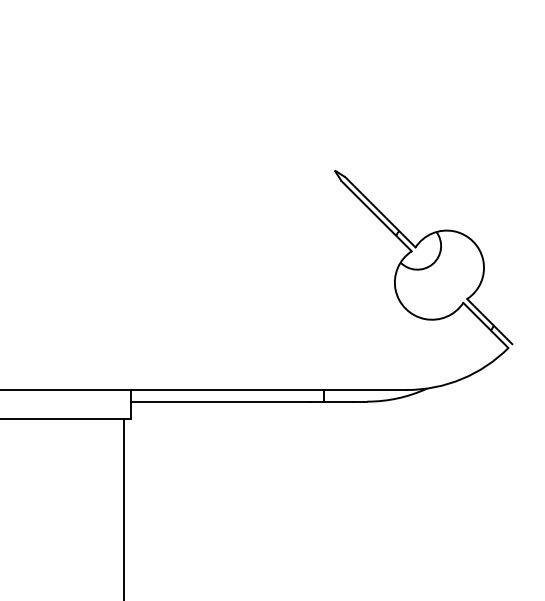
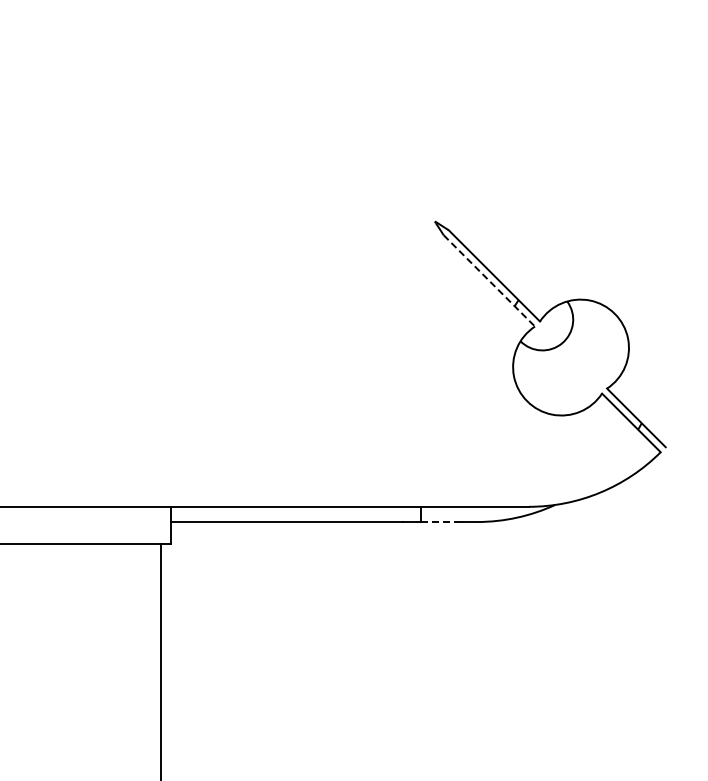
line: (376, 215) -> (489, 280), solid -> dashed
line: (339, 402) -> (440, 522), solid -> dashed

